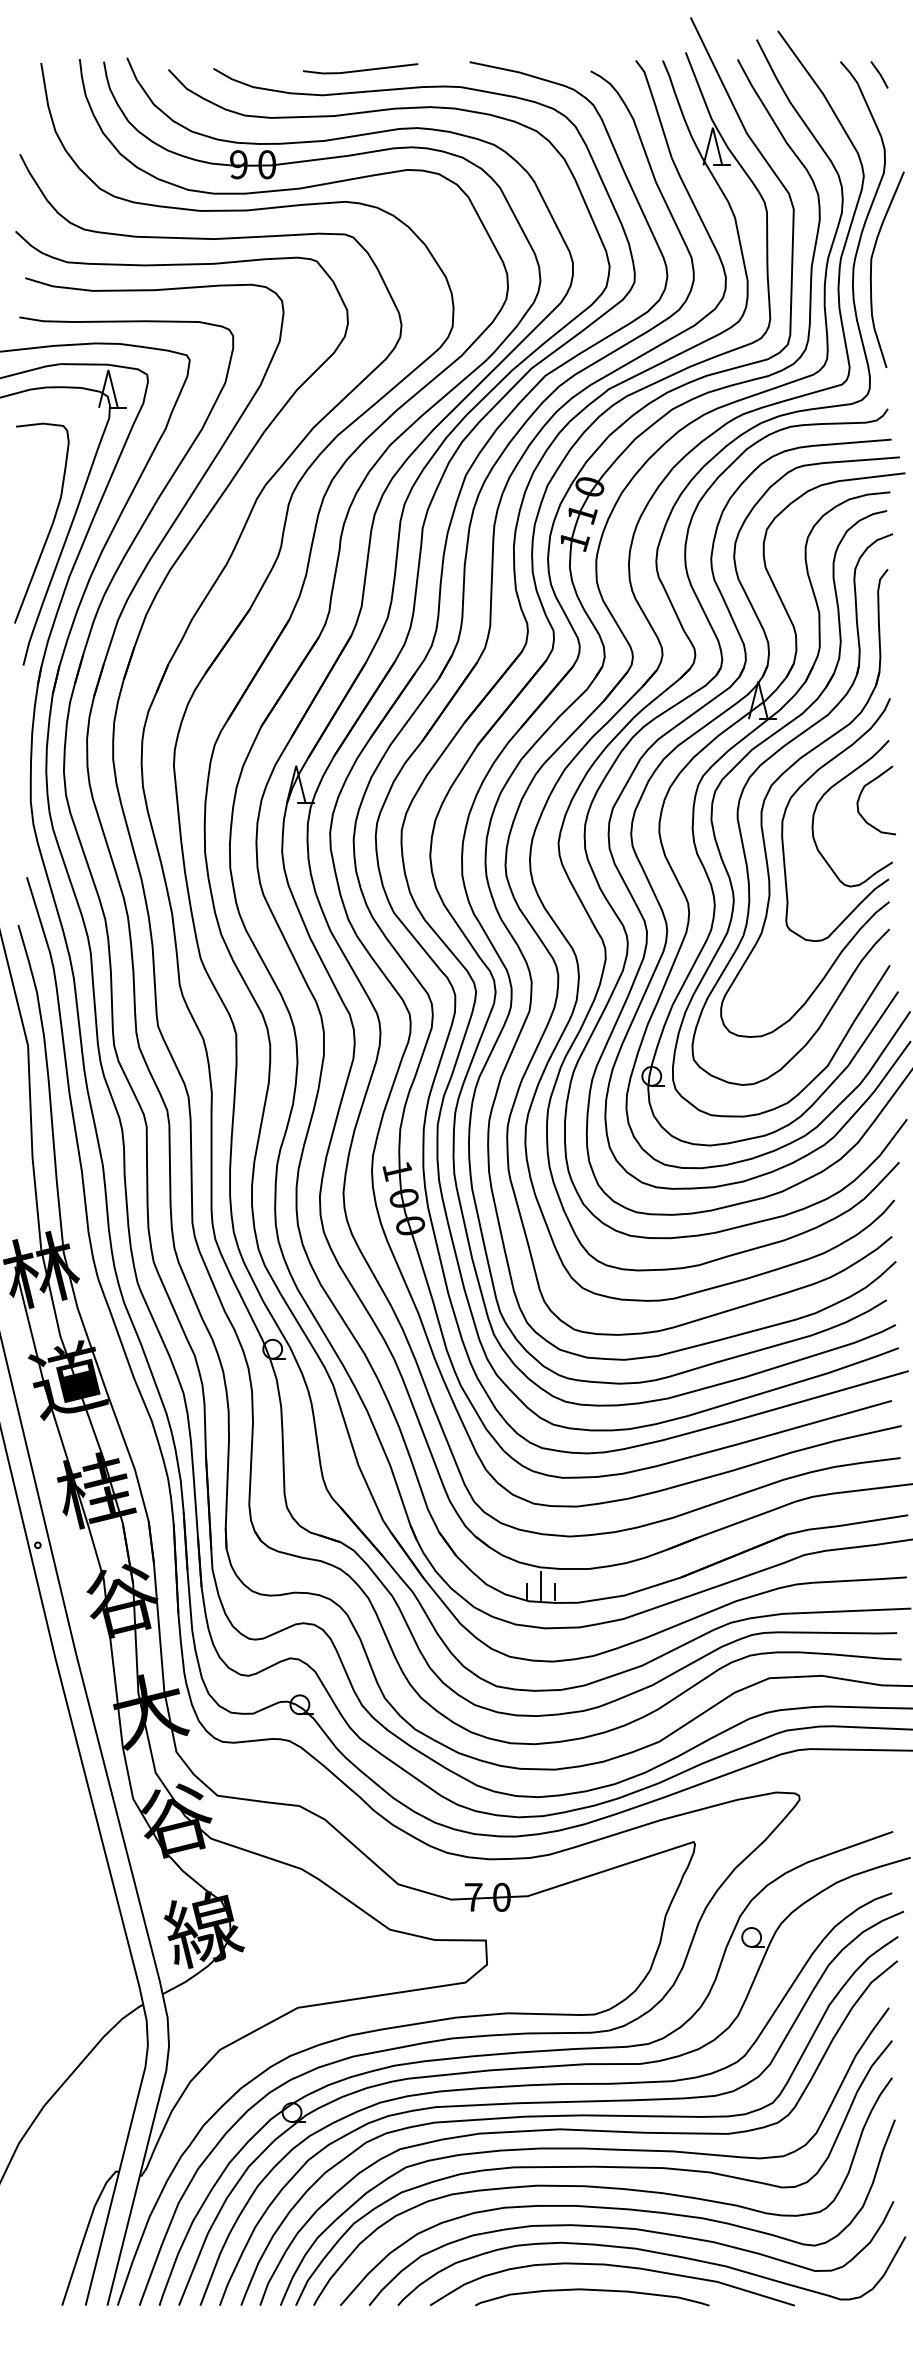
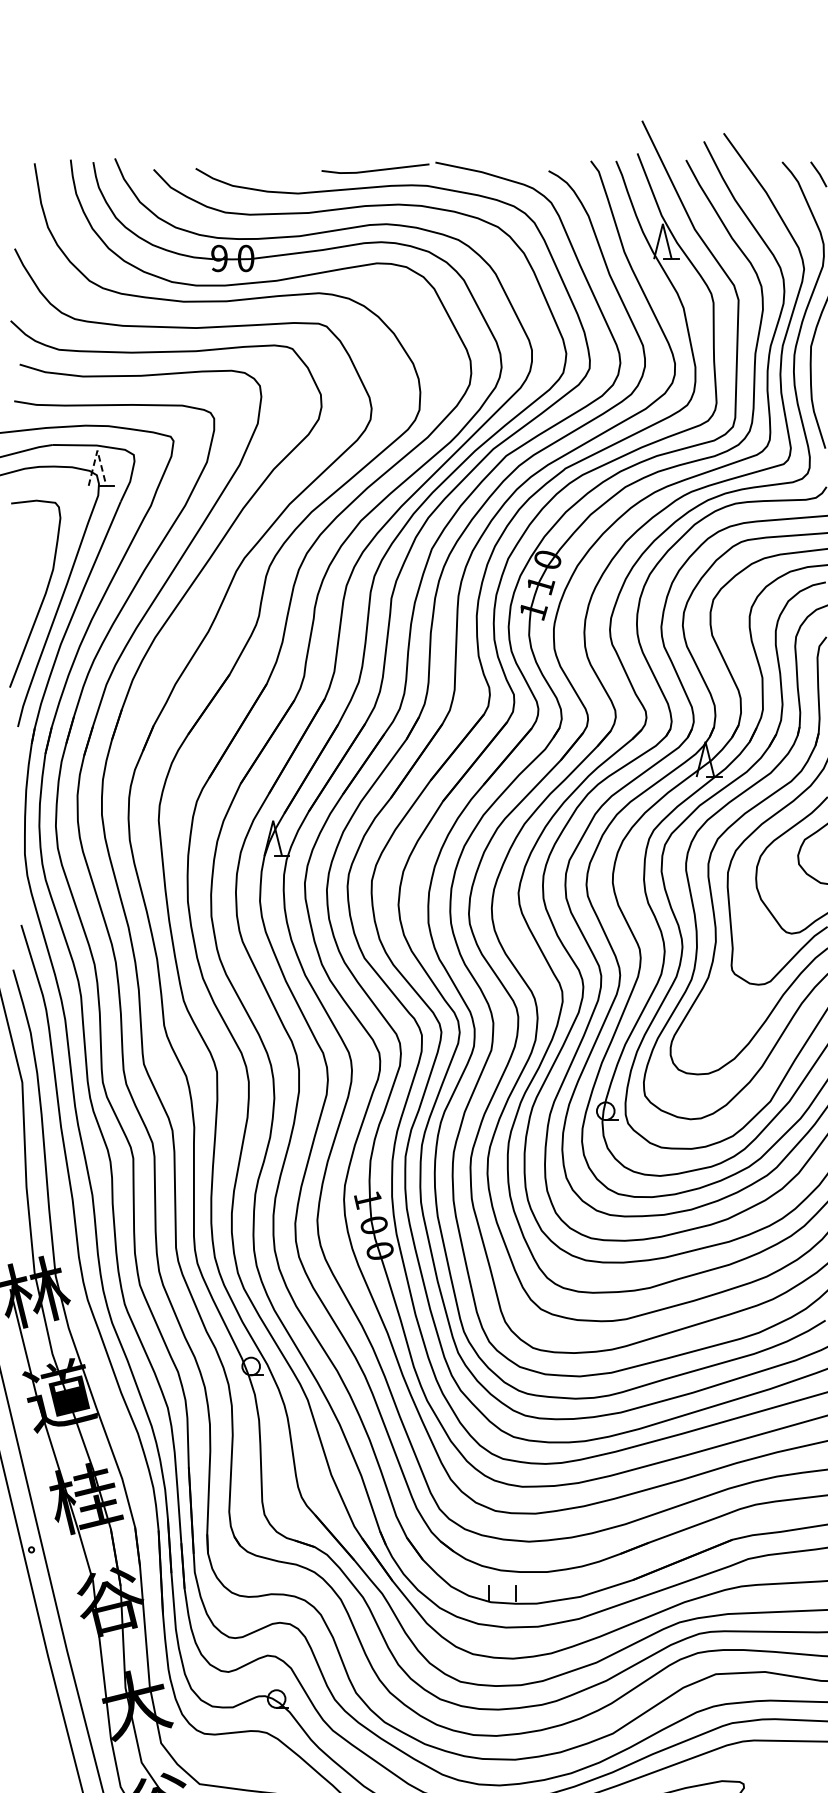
line: (360, 69) -> (375, 169), moved
line: (108, 370) -> (97, 450), solid -> dashed
line: (541, 1585) -> (502, 1587), removed

